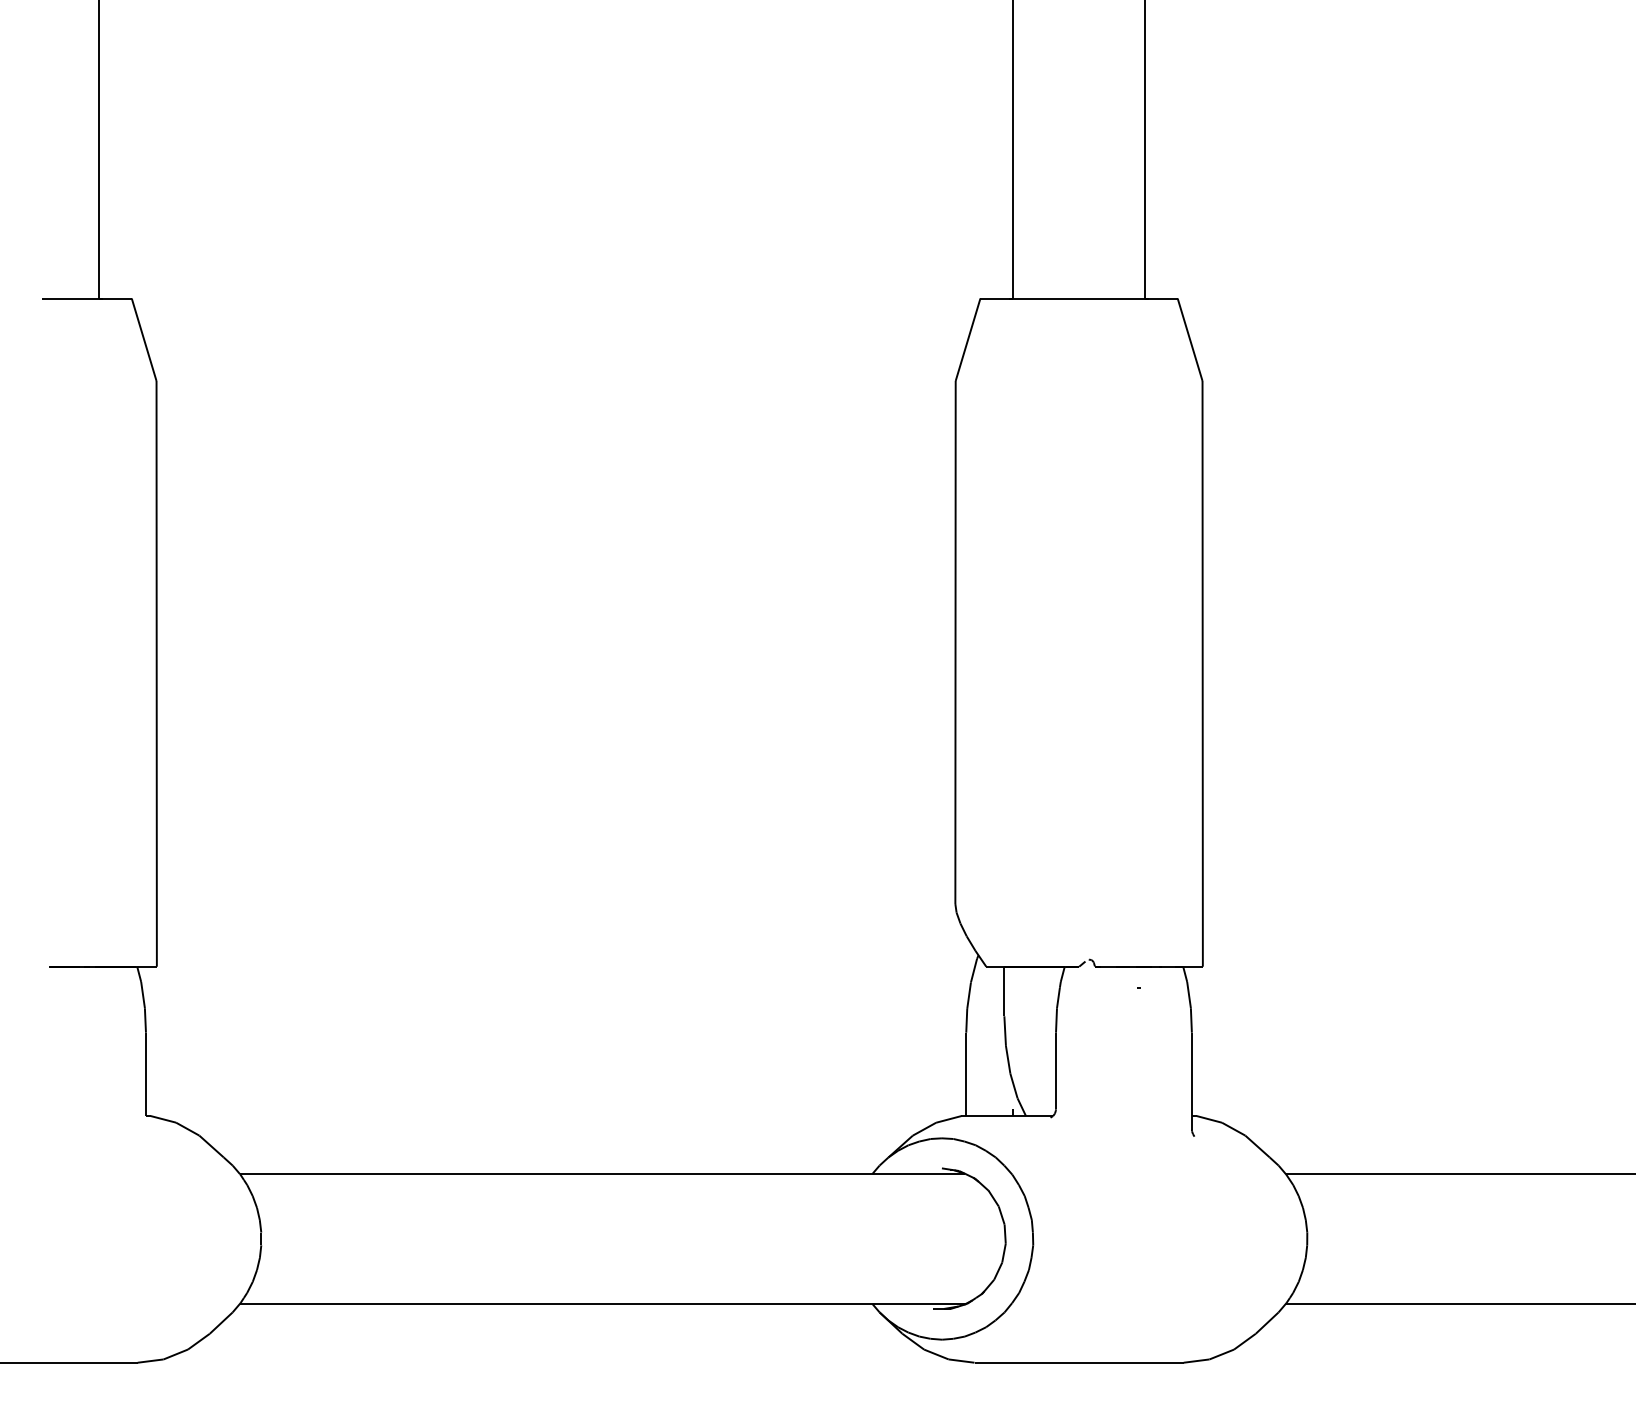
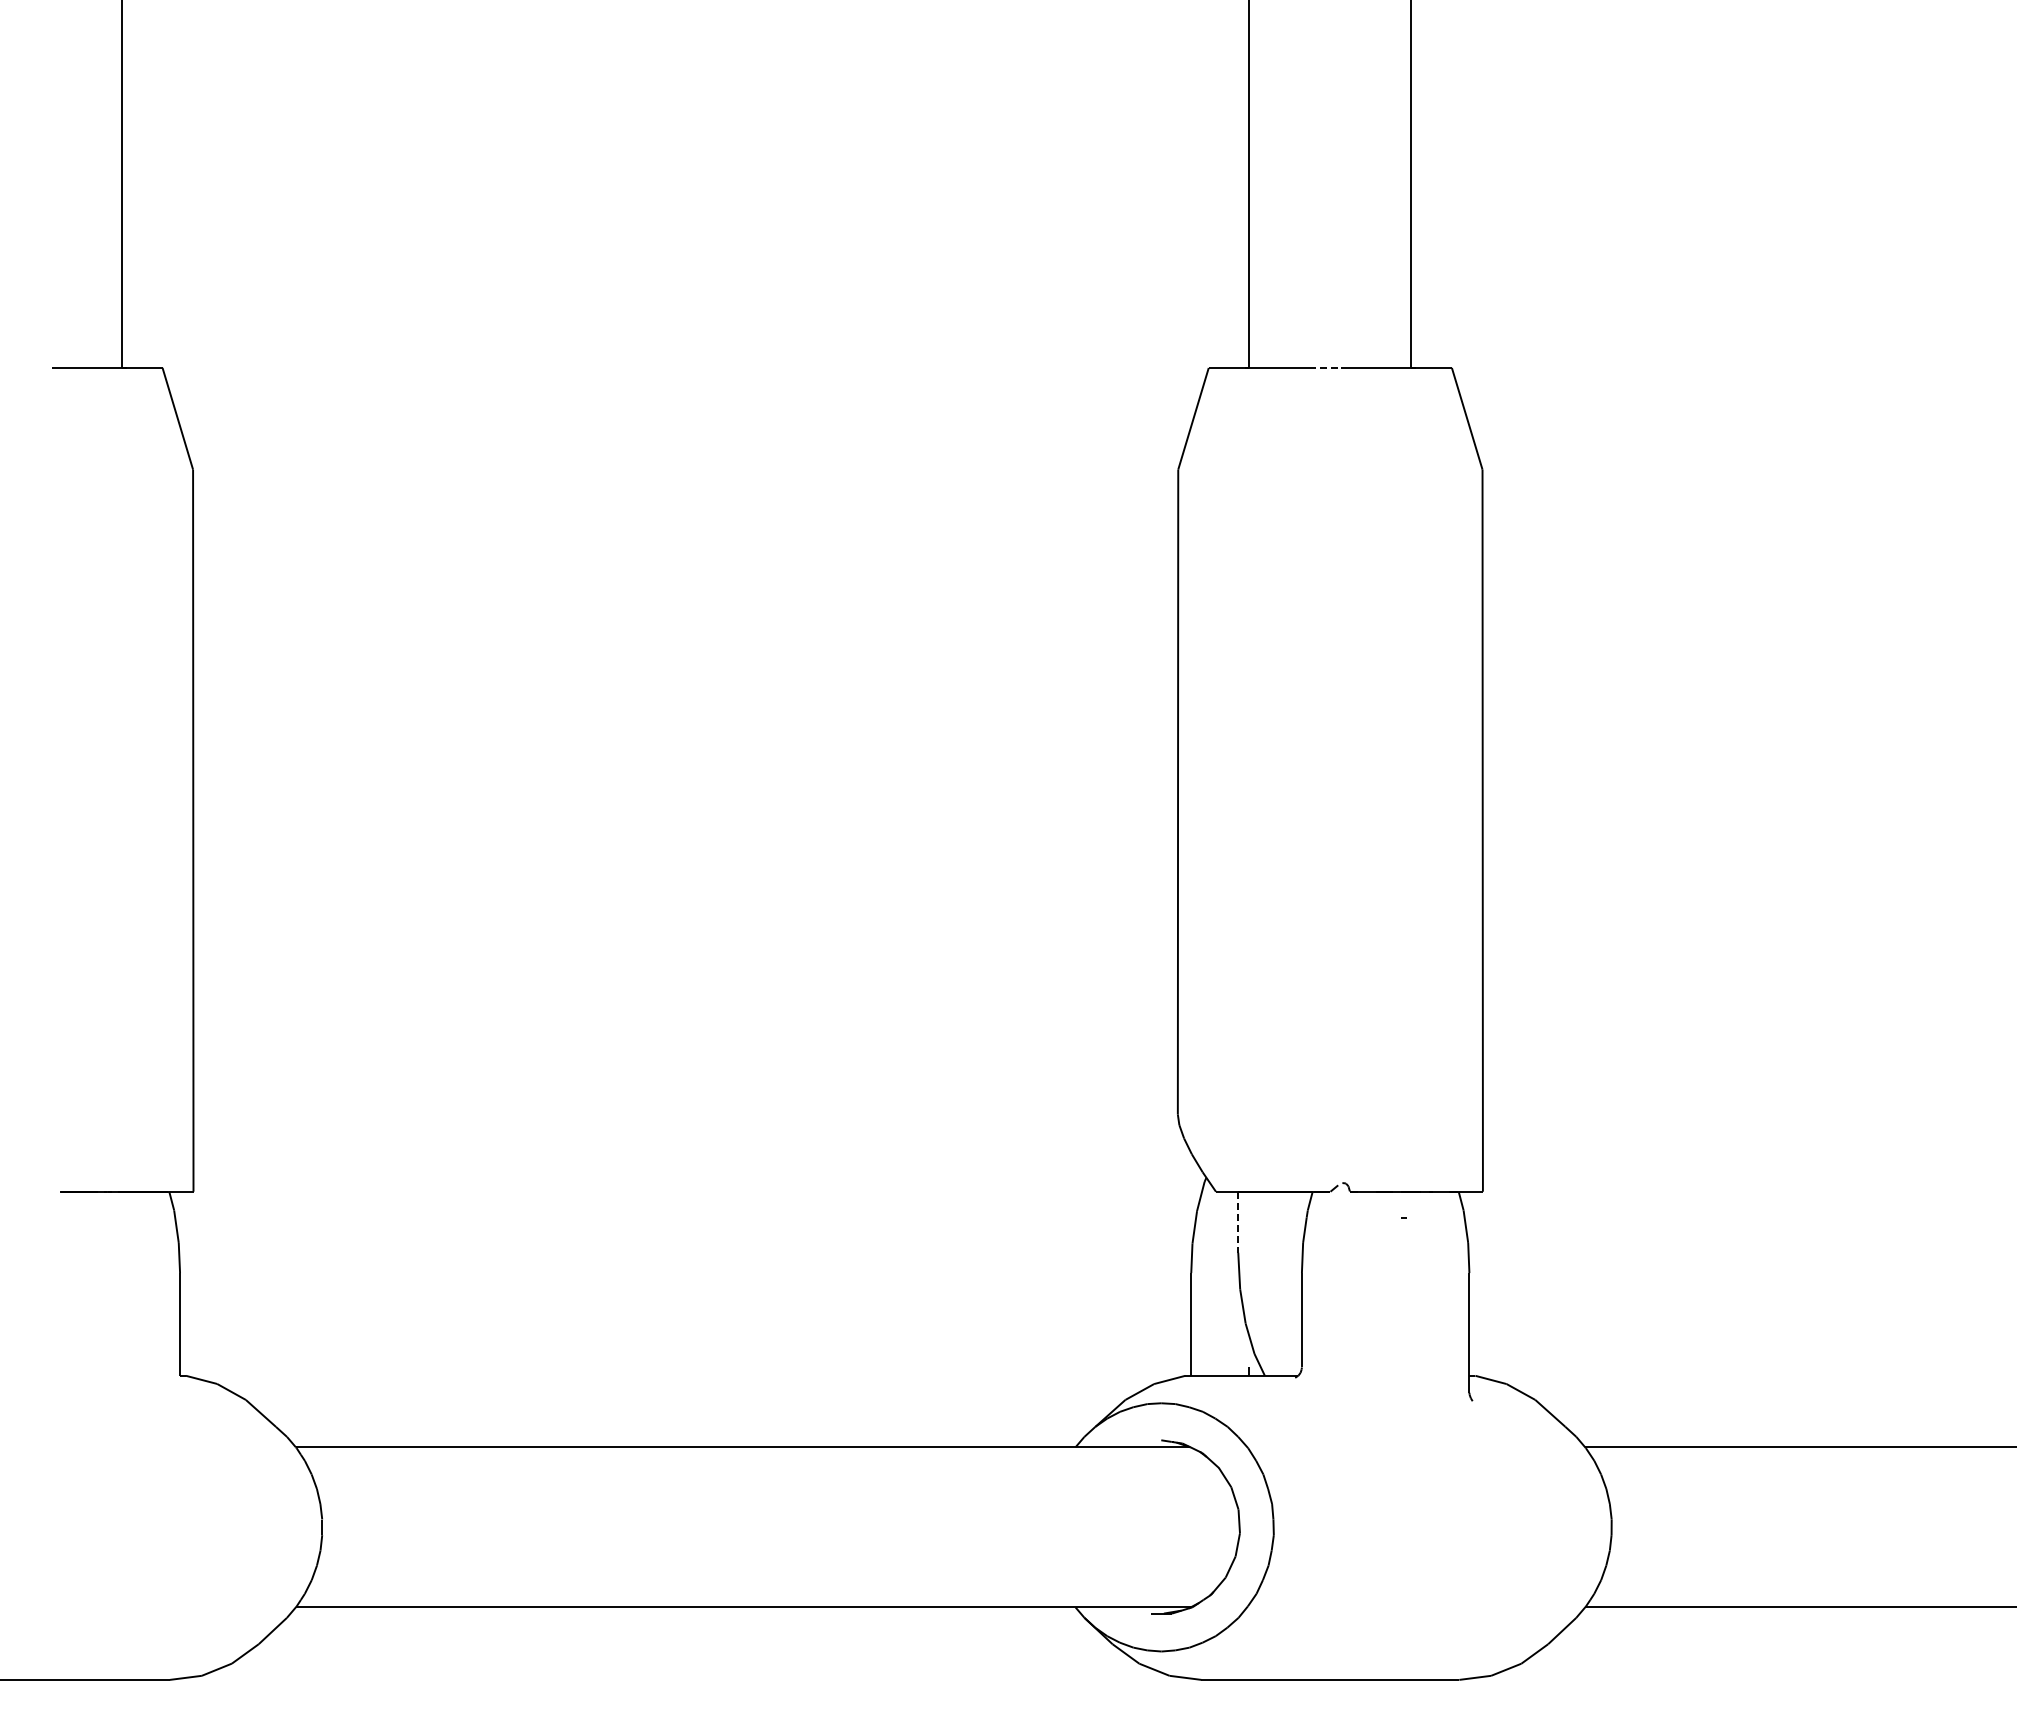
line: (1075, 298) -> (1325, 367), solid -> dashed
line: (1004, 991) -> (1238, 1222), solid -> dashed

